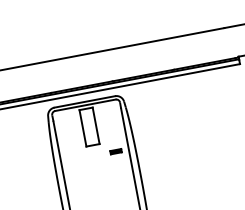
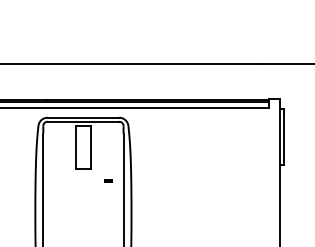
part: (115, 150) -> (108, 180), size x0.6

